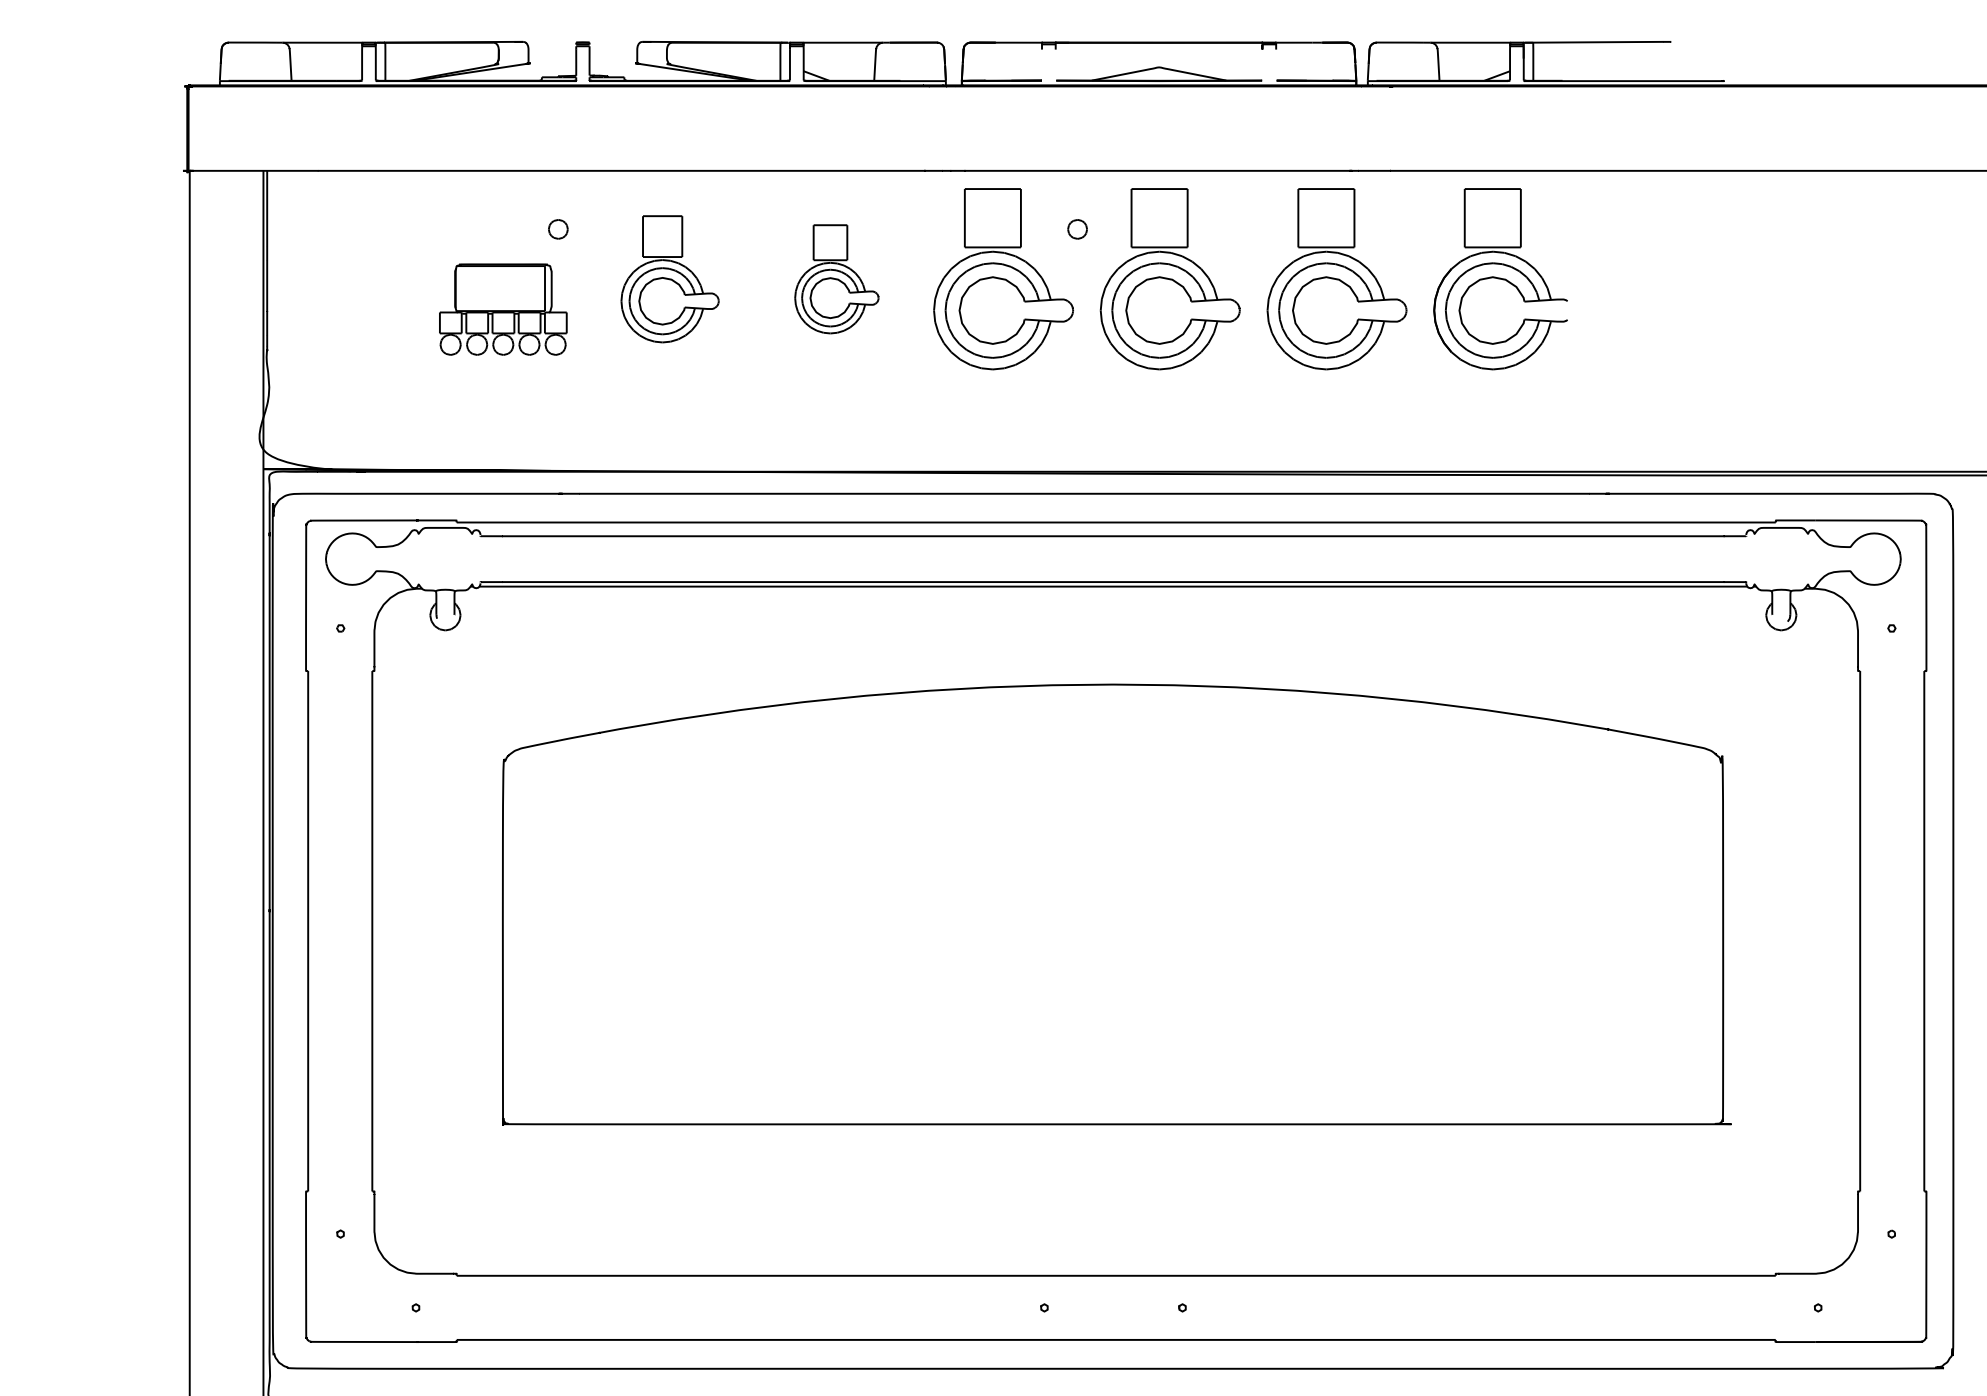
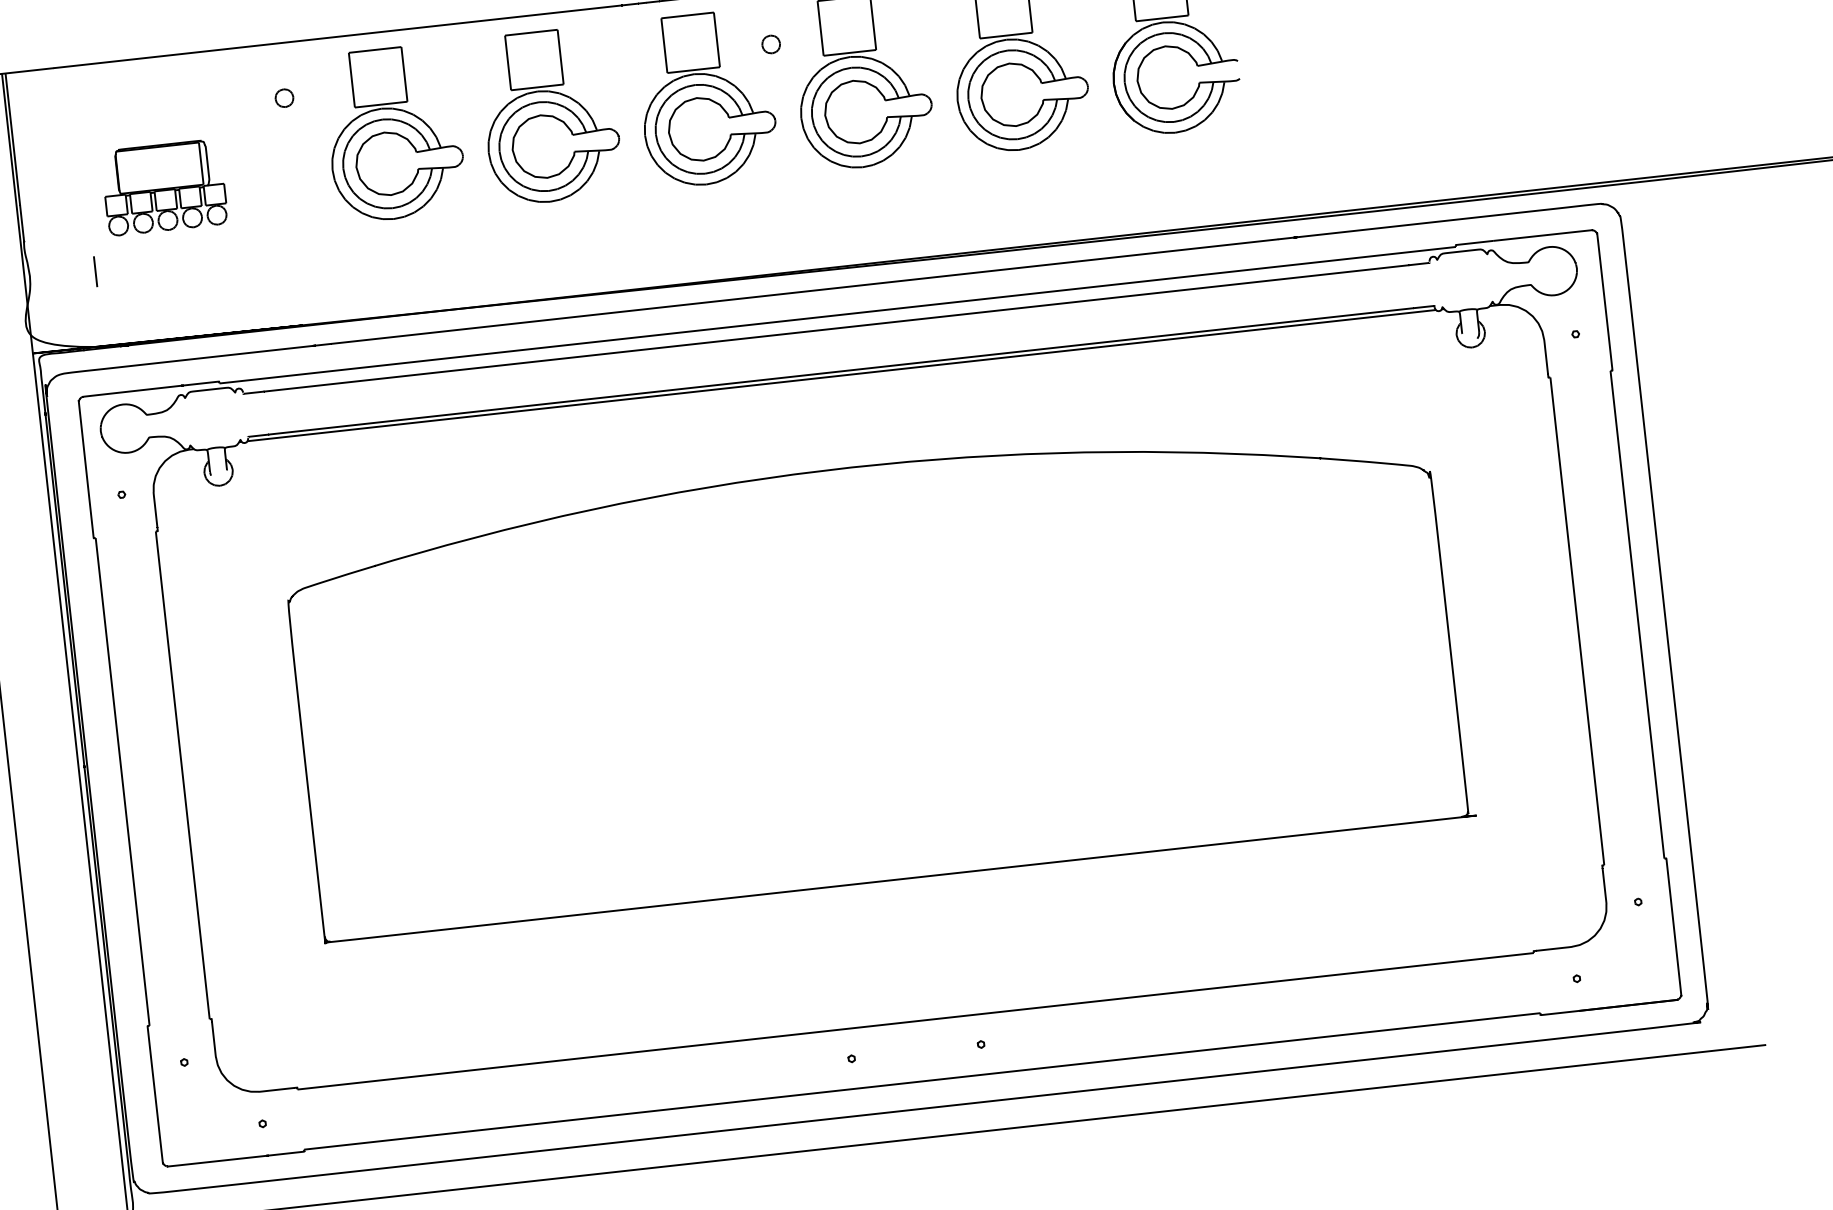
part: (669, 279) -> (393, 133), size x1.43
part: (836, 279) -> (550, 116), size x1.67
part: (503, 309) -> (164, 187), moved
line: (338, 389) -> (95, 271), added

